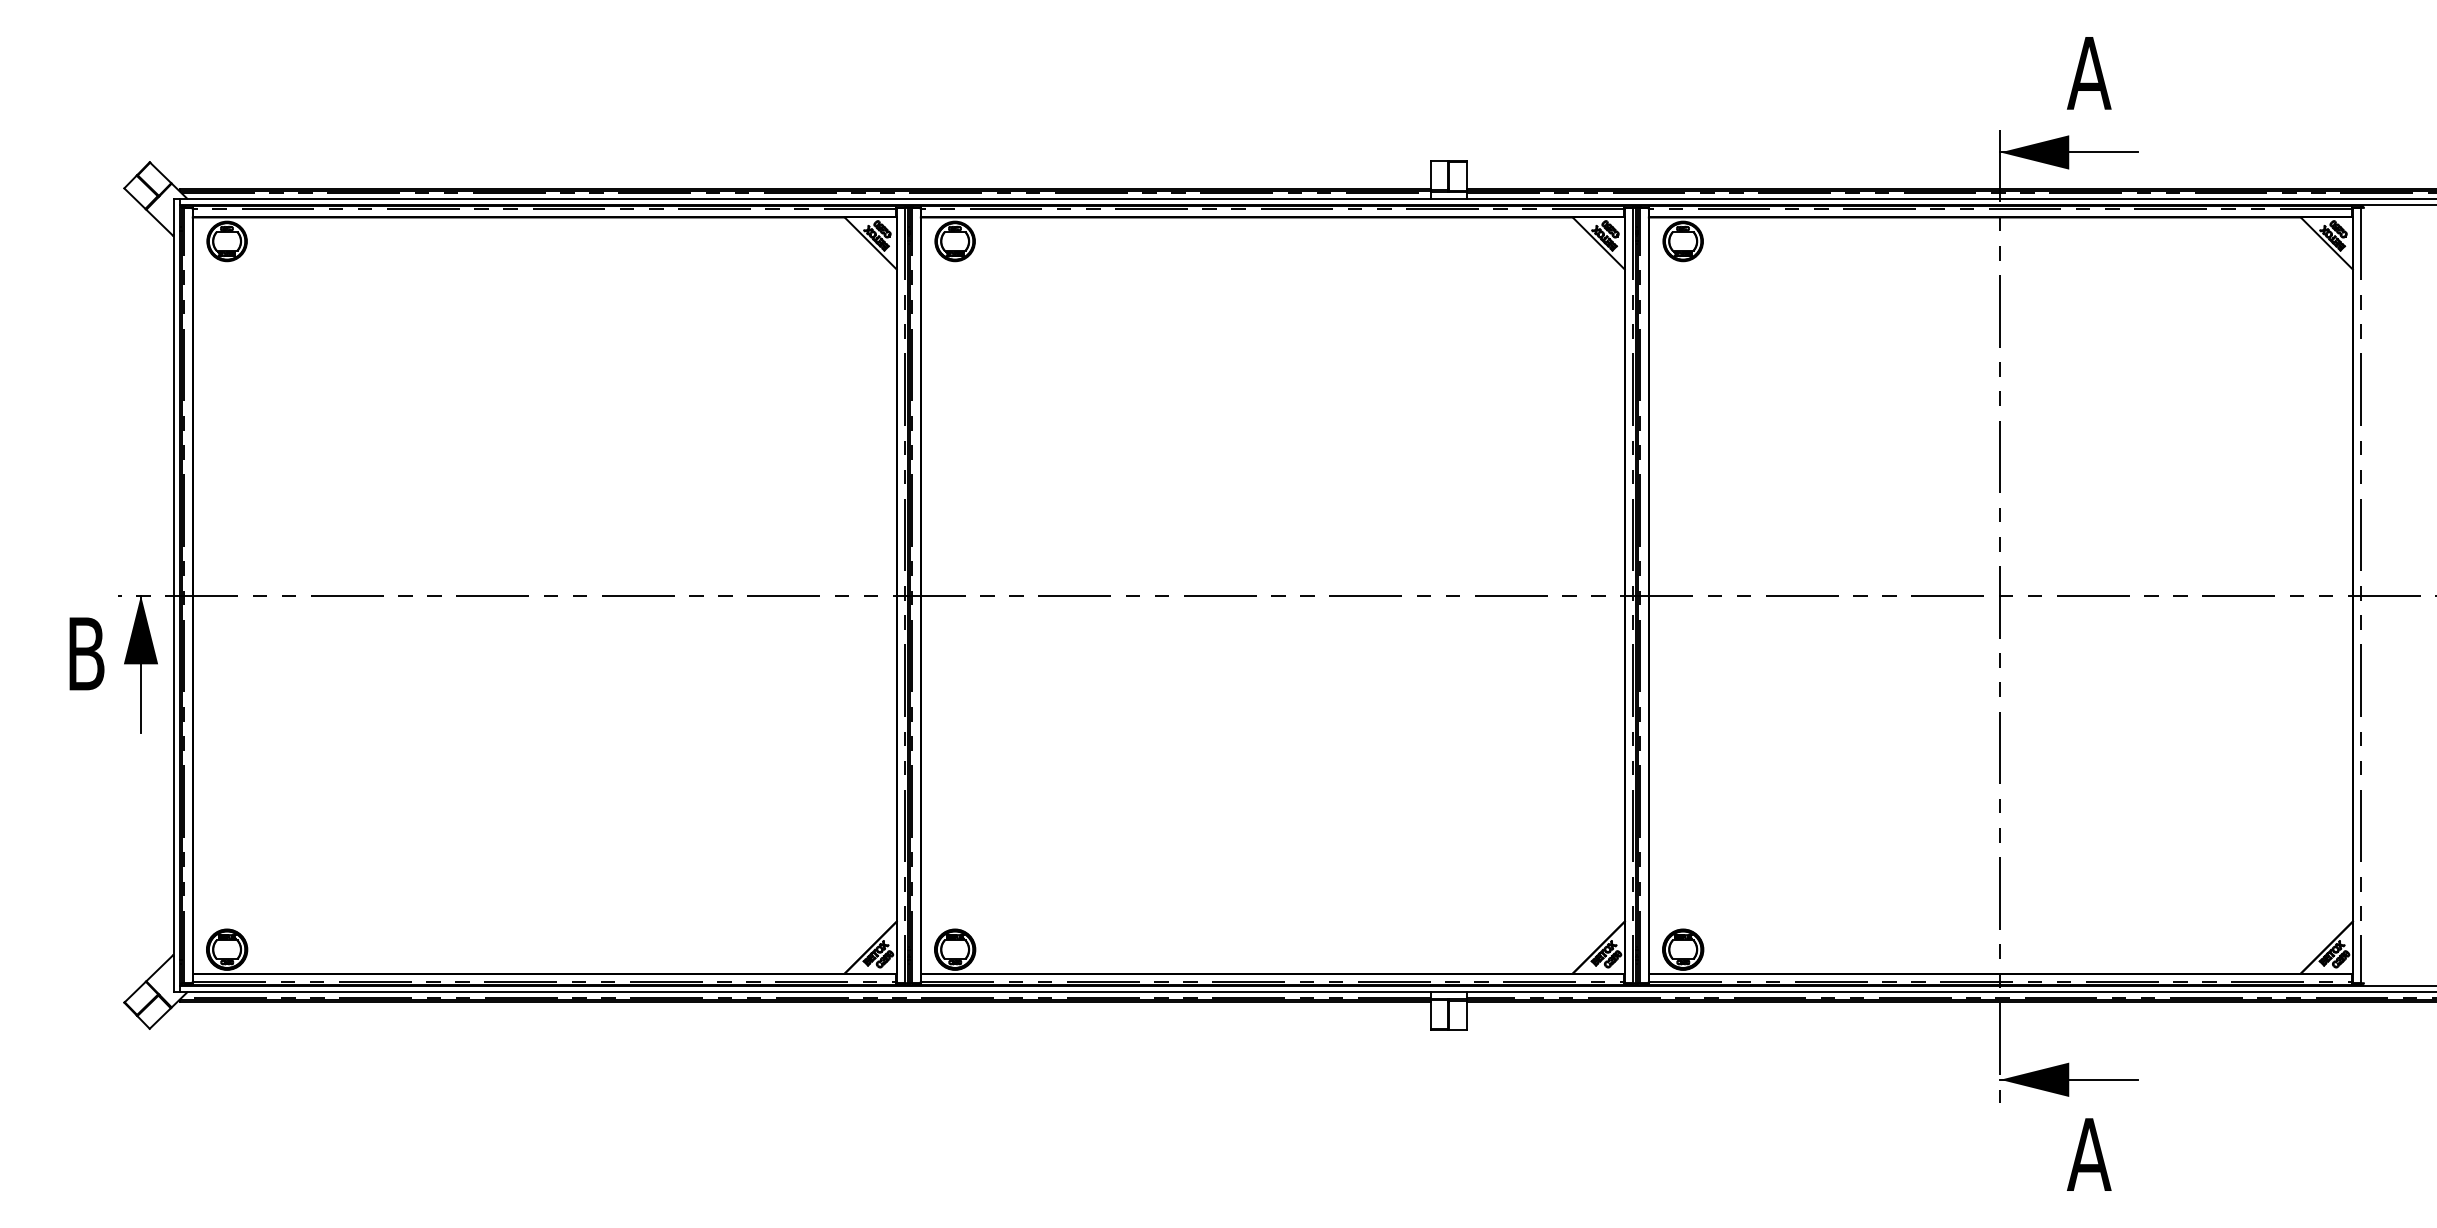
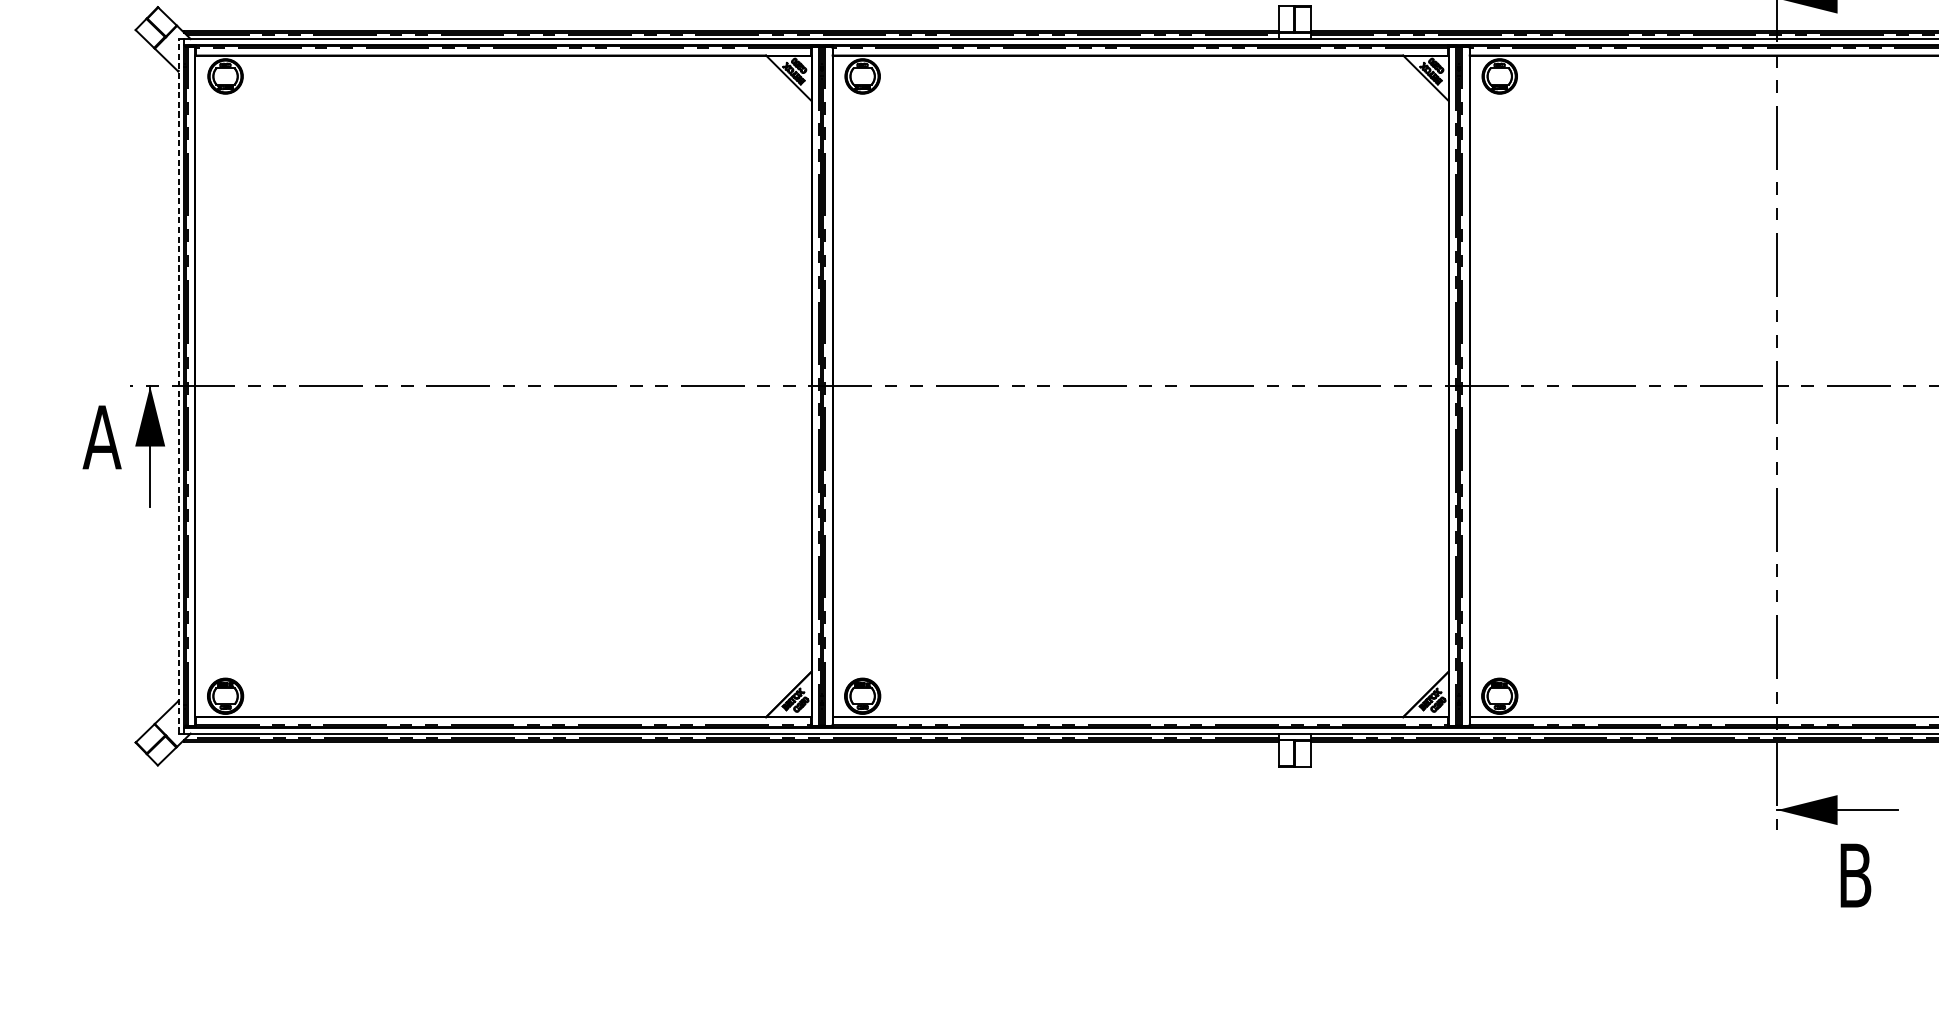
line: (173, 595) -> (178, 386), solid -> dashed
text: (85, 653) -> (101, 437), B -> A
text: (2089, 1154) -> (1855, 875), A -> B

